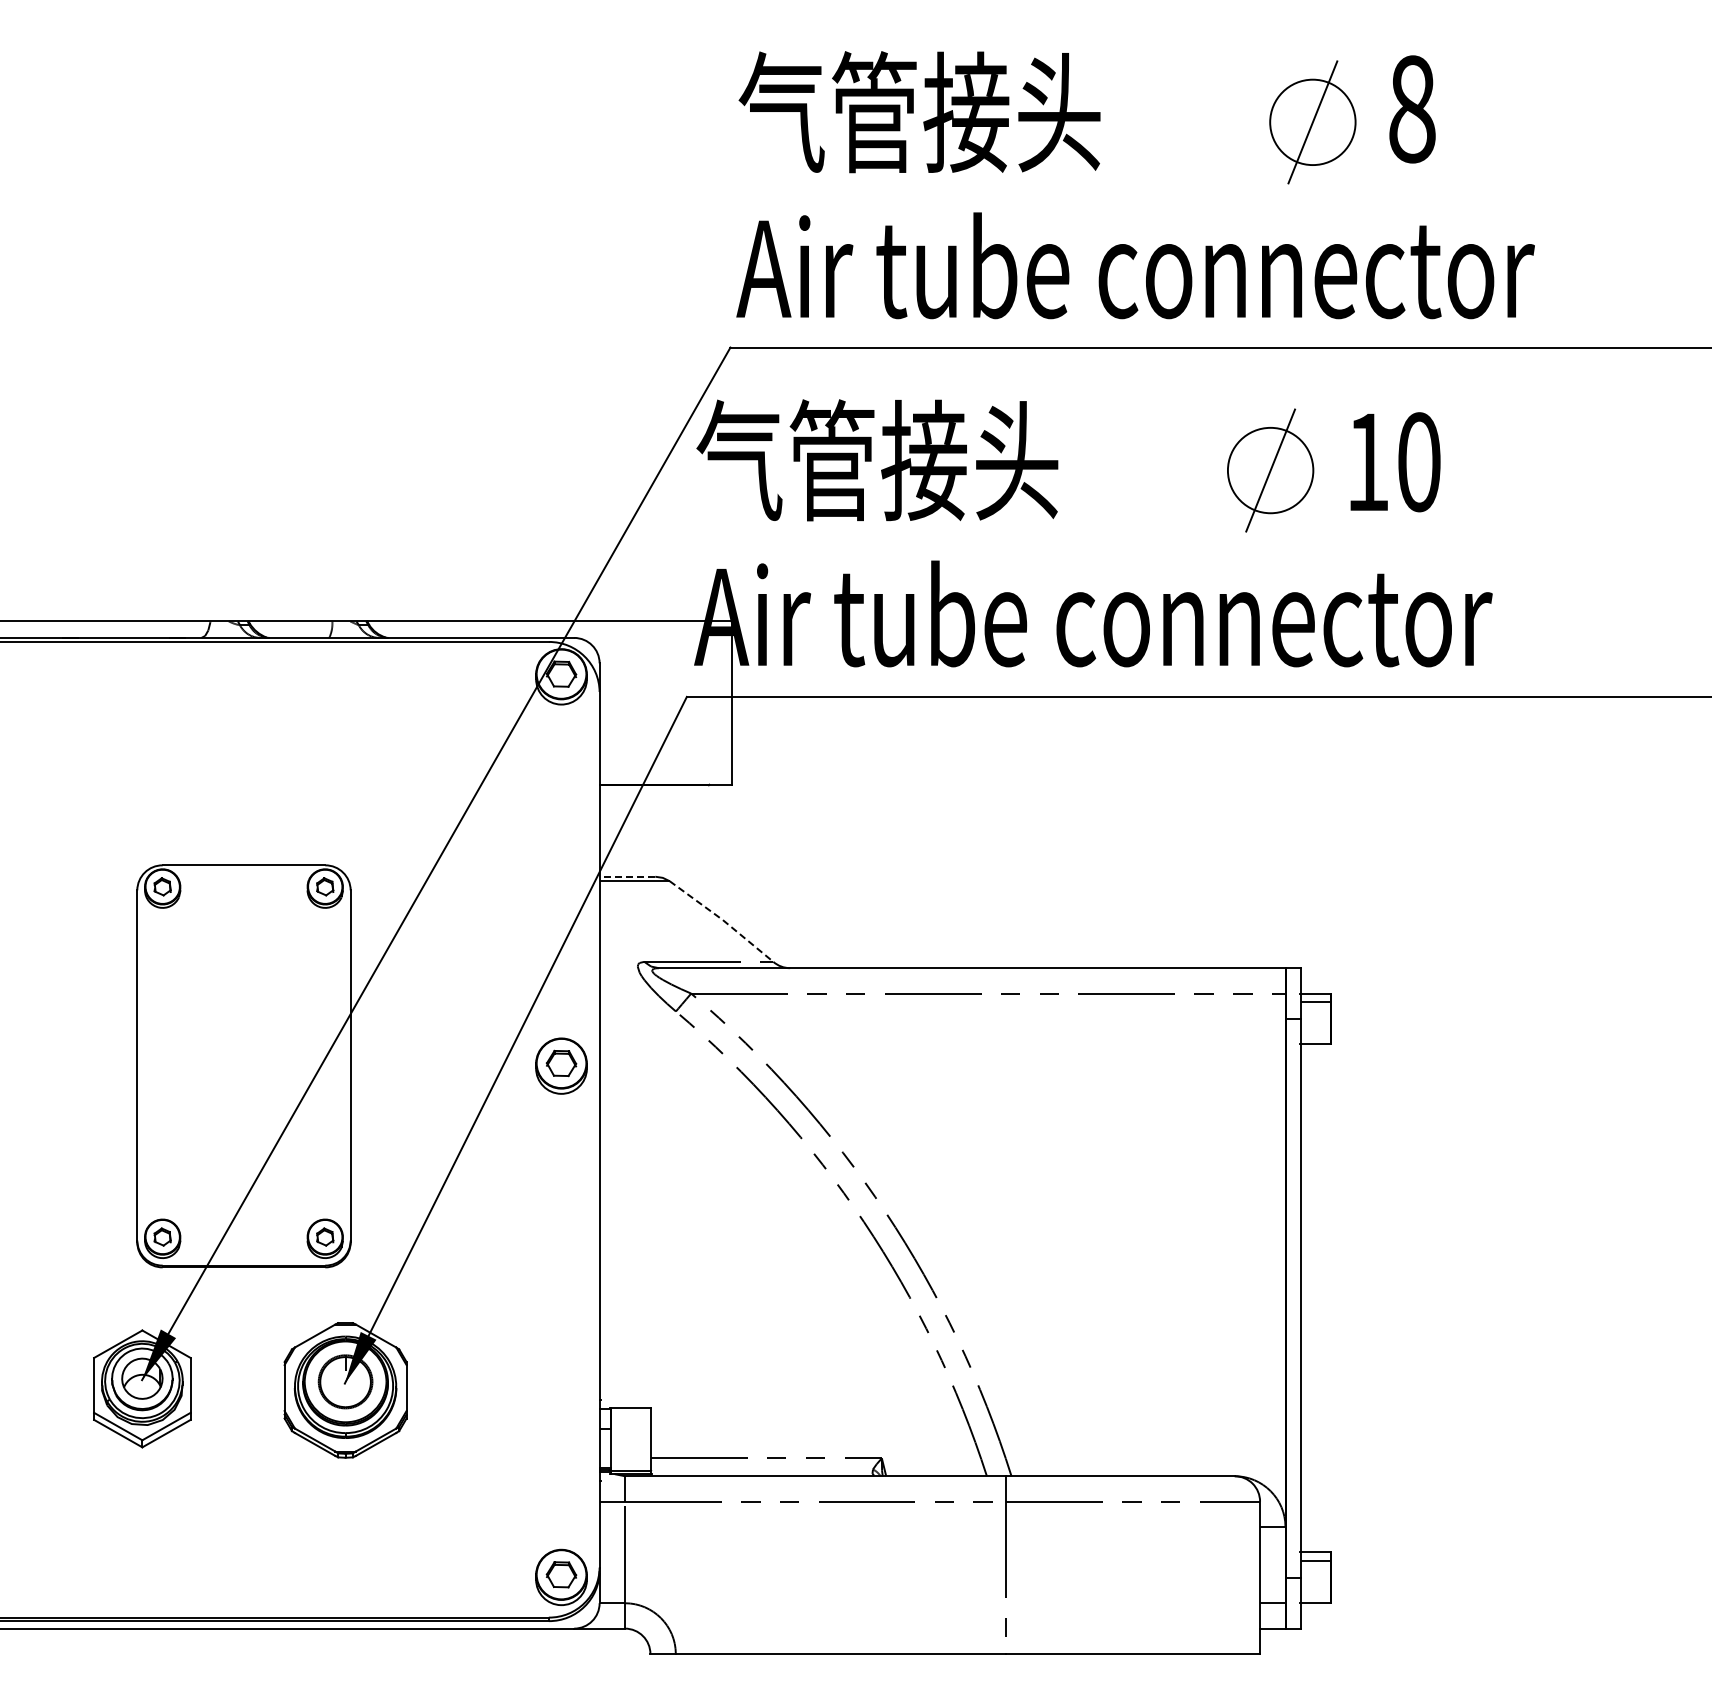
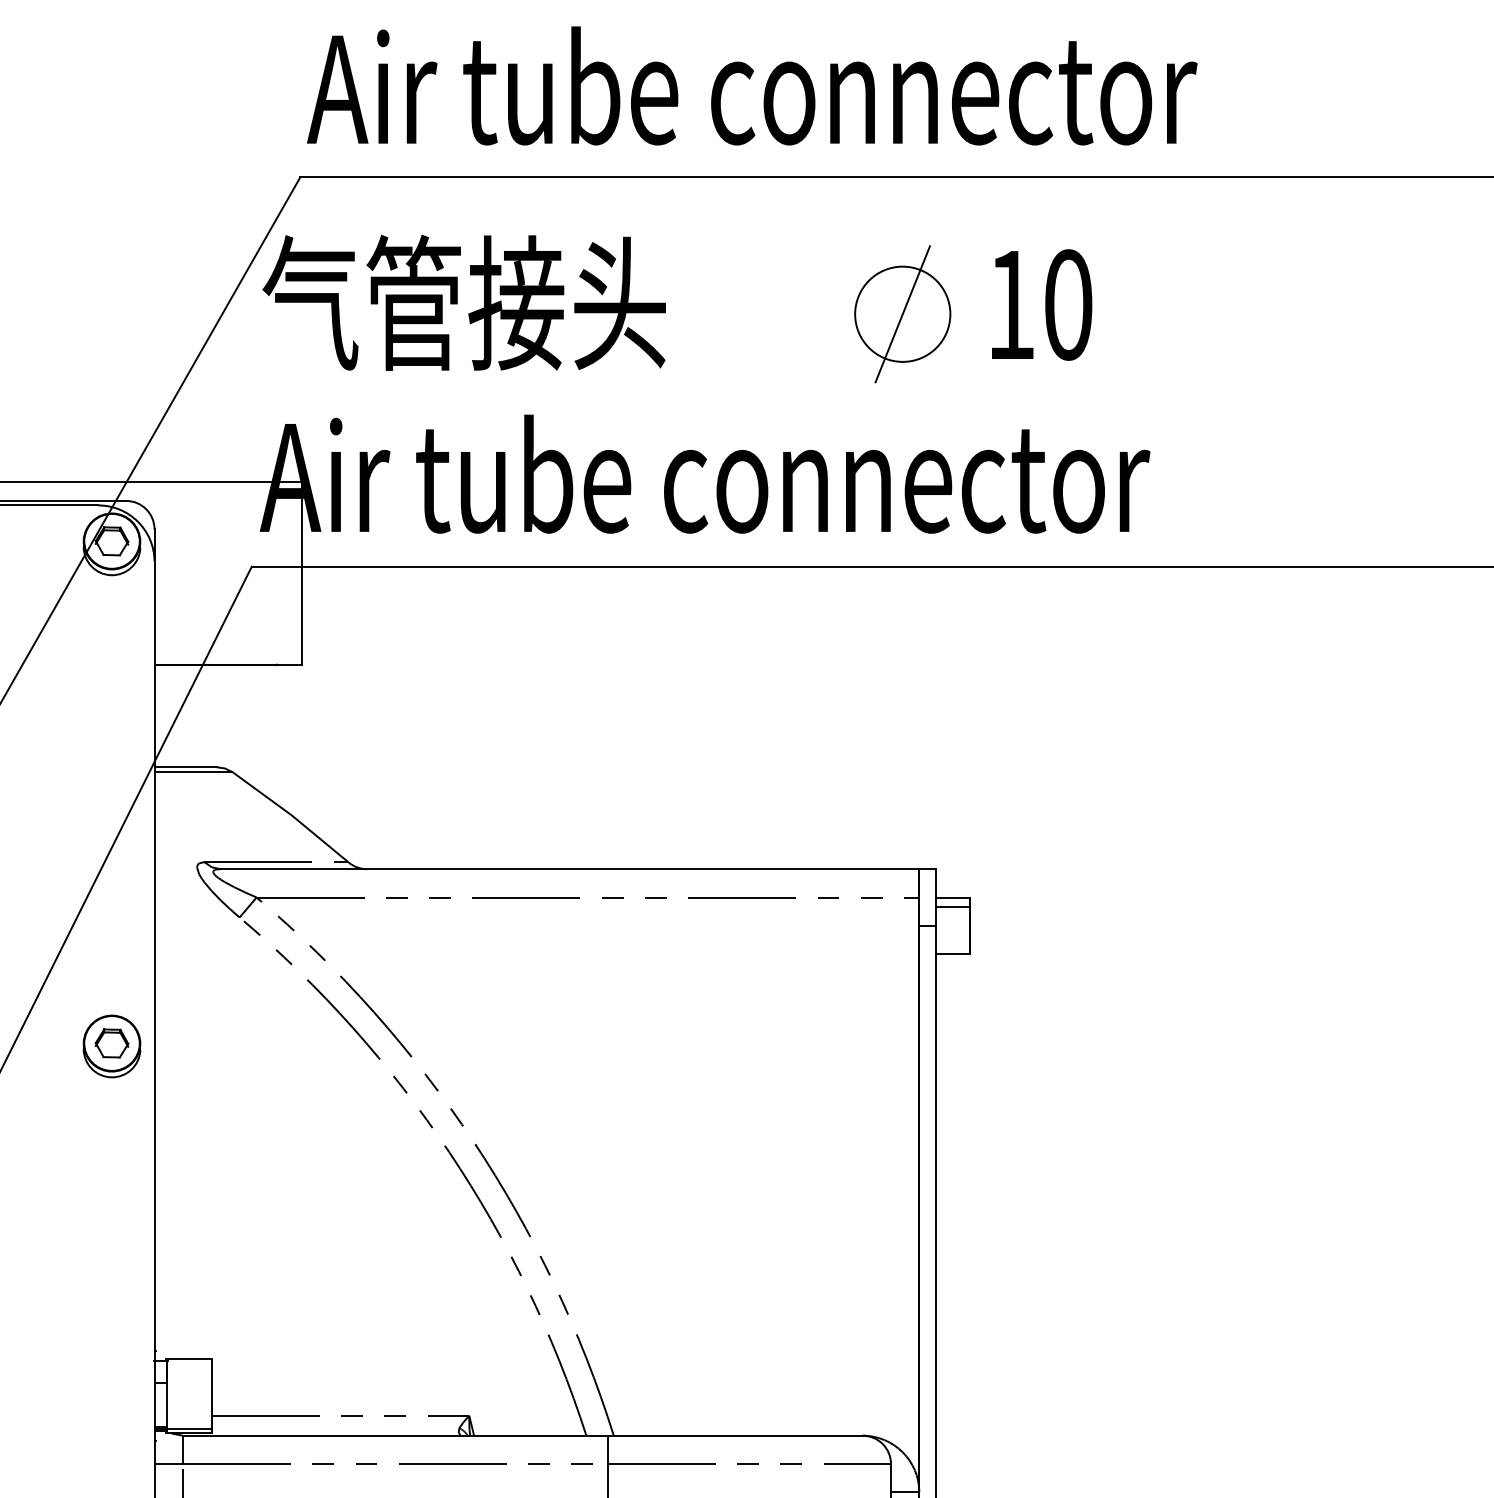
line: (627, 876) -> (185, 766), dashed -> solid
line: (722, 919) -> (291, 814), dashed -> solid
part: (561, 1065) -> (112, 1045), moved

